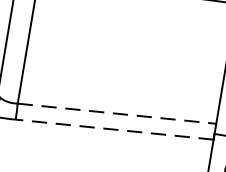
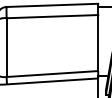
line: (117, 112) -> (52, 73), dashed -> solid
line: (116, 130) -> (53, 81), dashed -> solid

